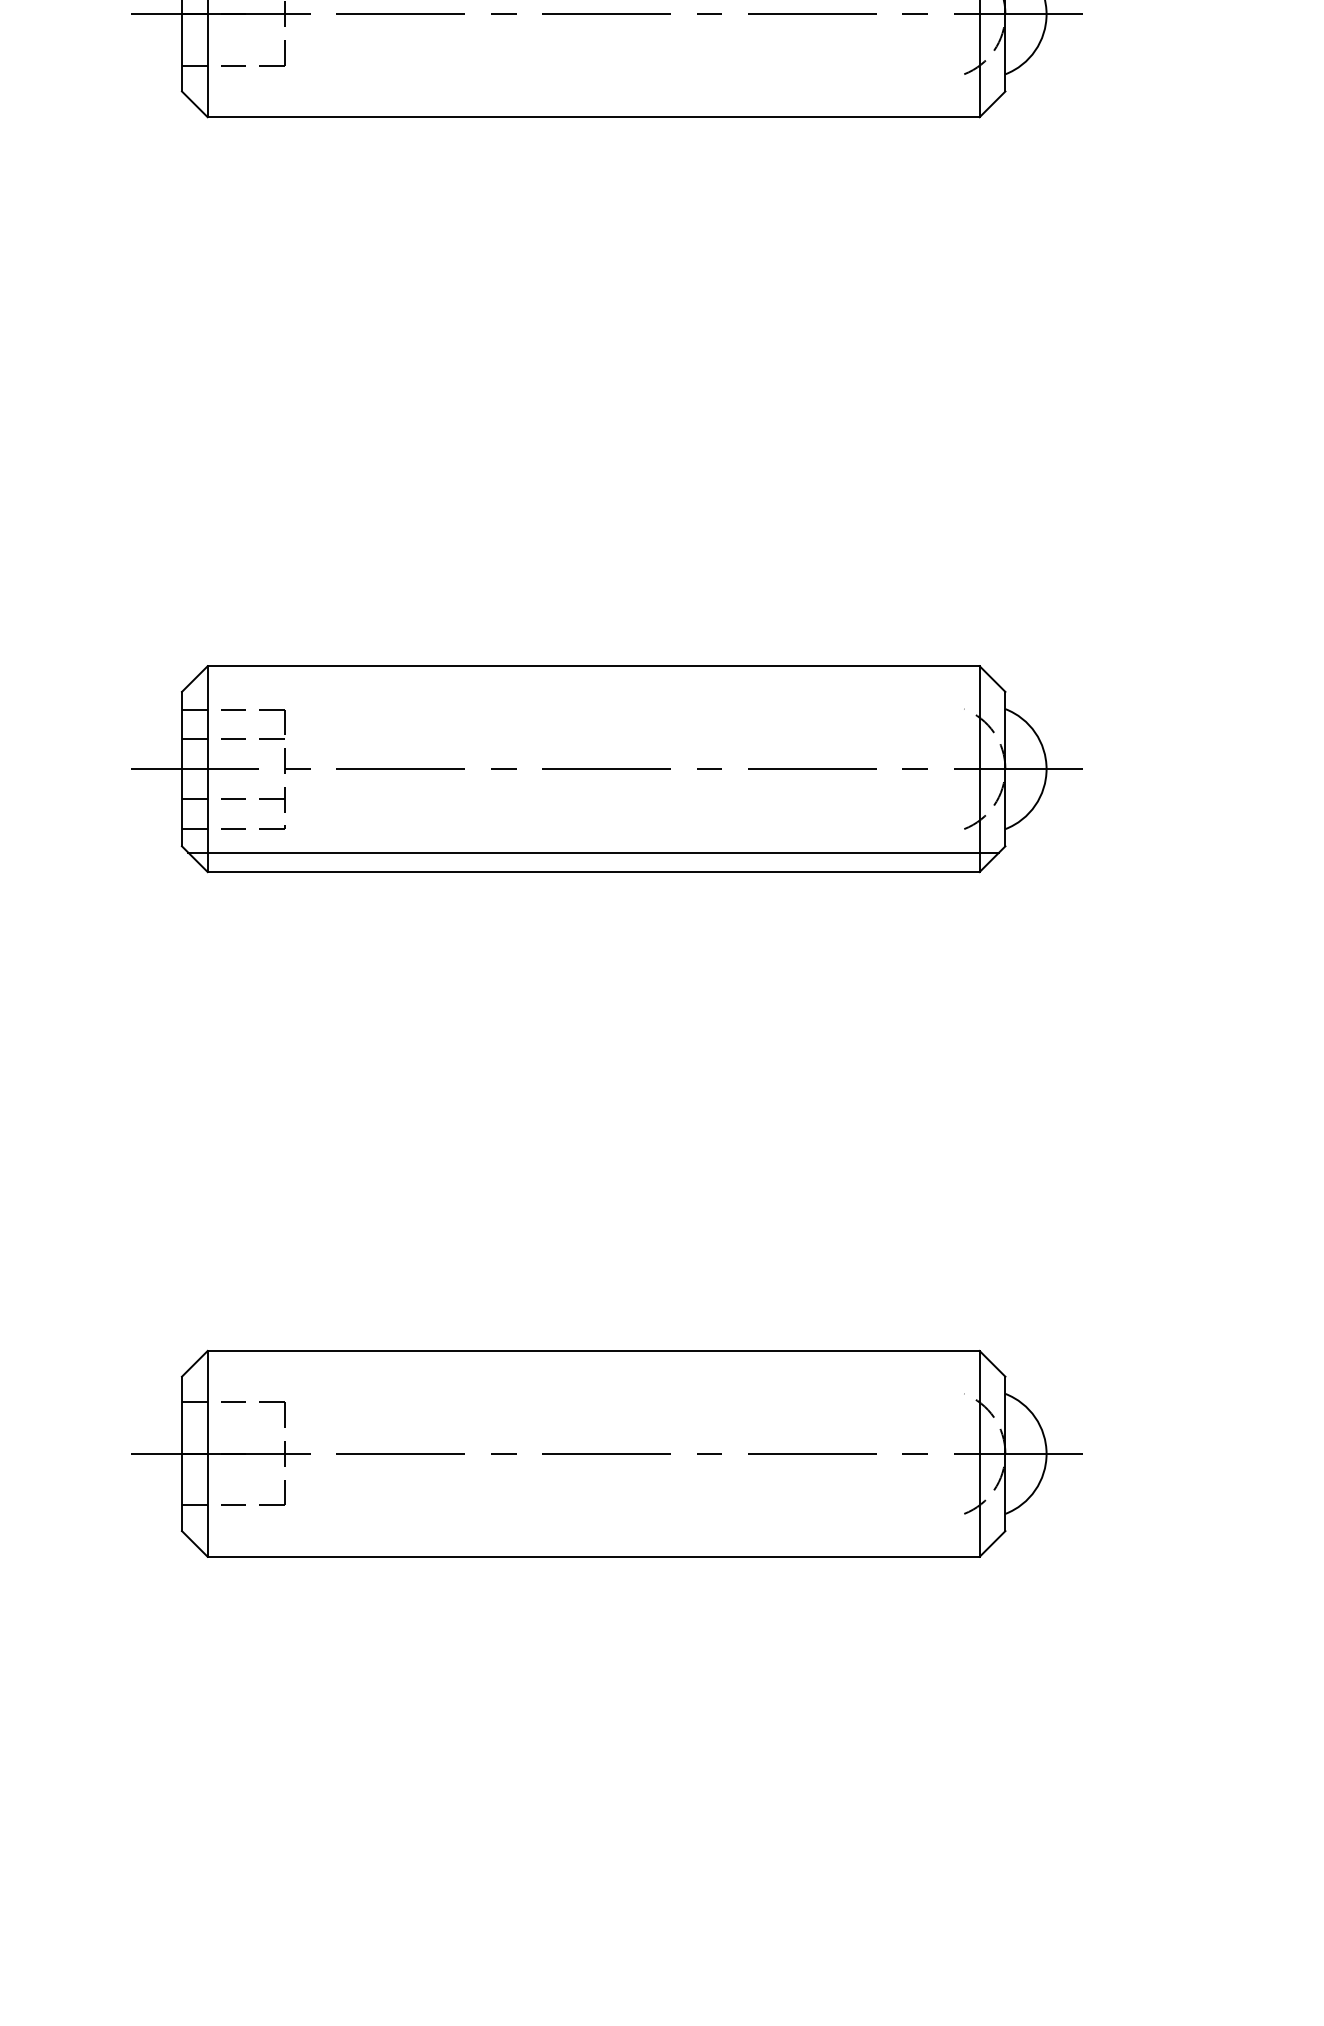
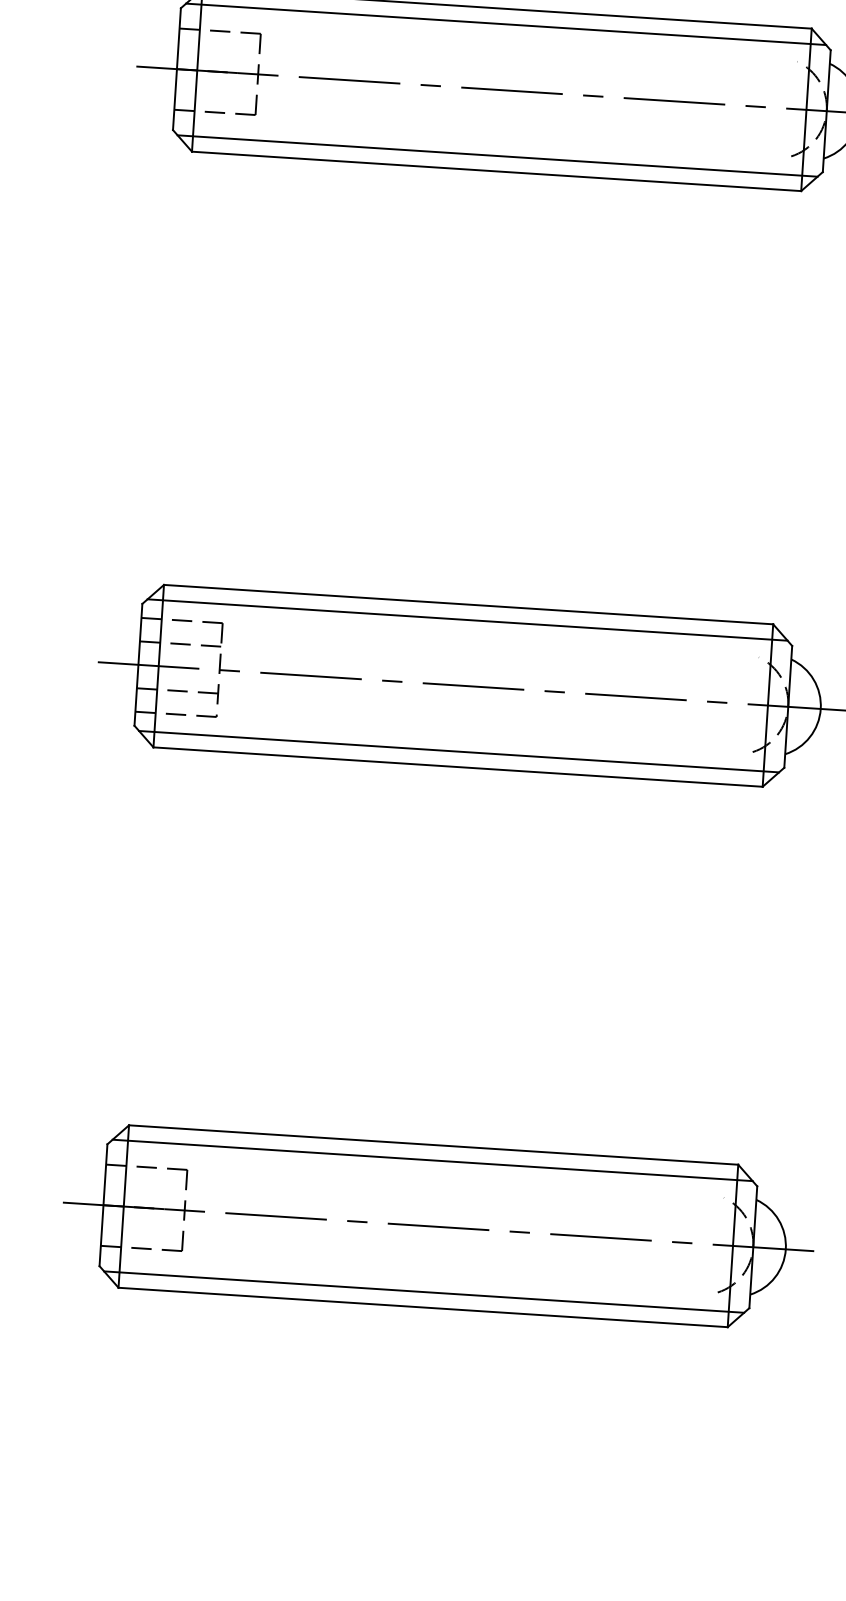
line: (593, 97) -> (497, 155), added
line: (593, 685) -> (467, 619), added
line: (593, 1370) -> (432, 1160), added
line: (593, 1537) -> (423, 1292), added

